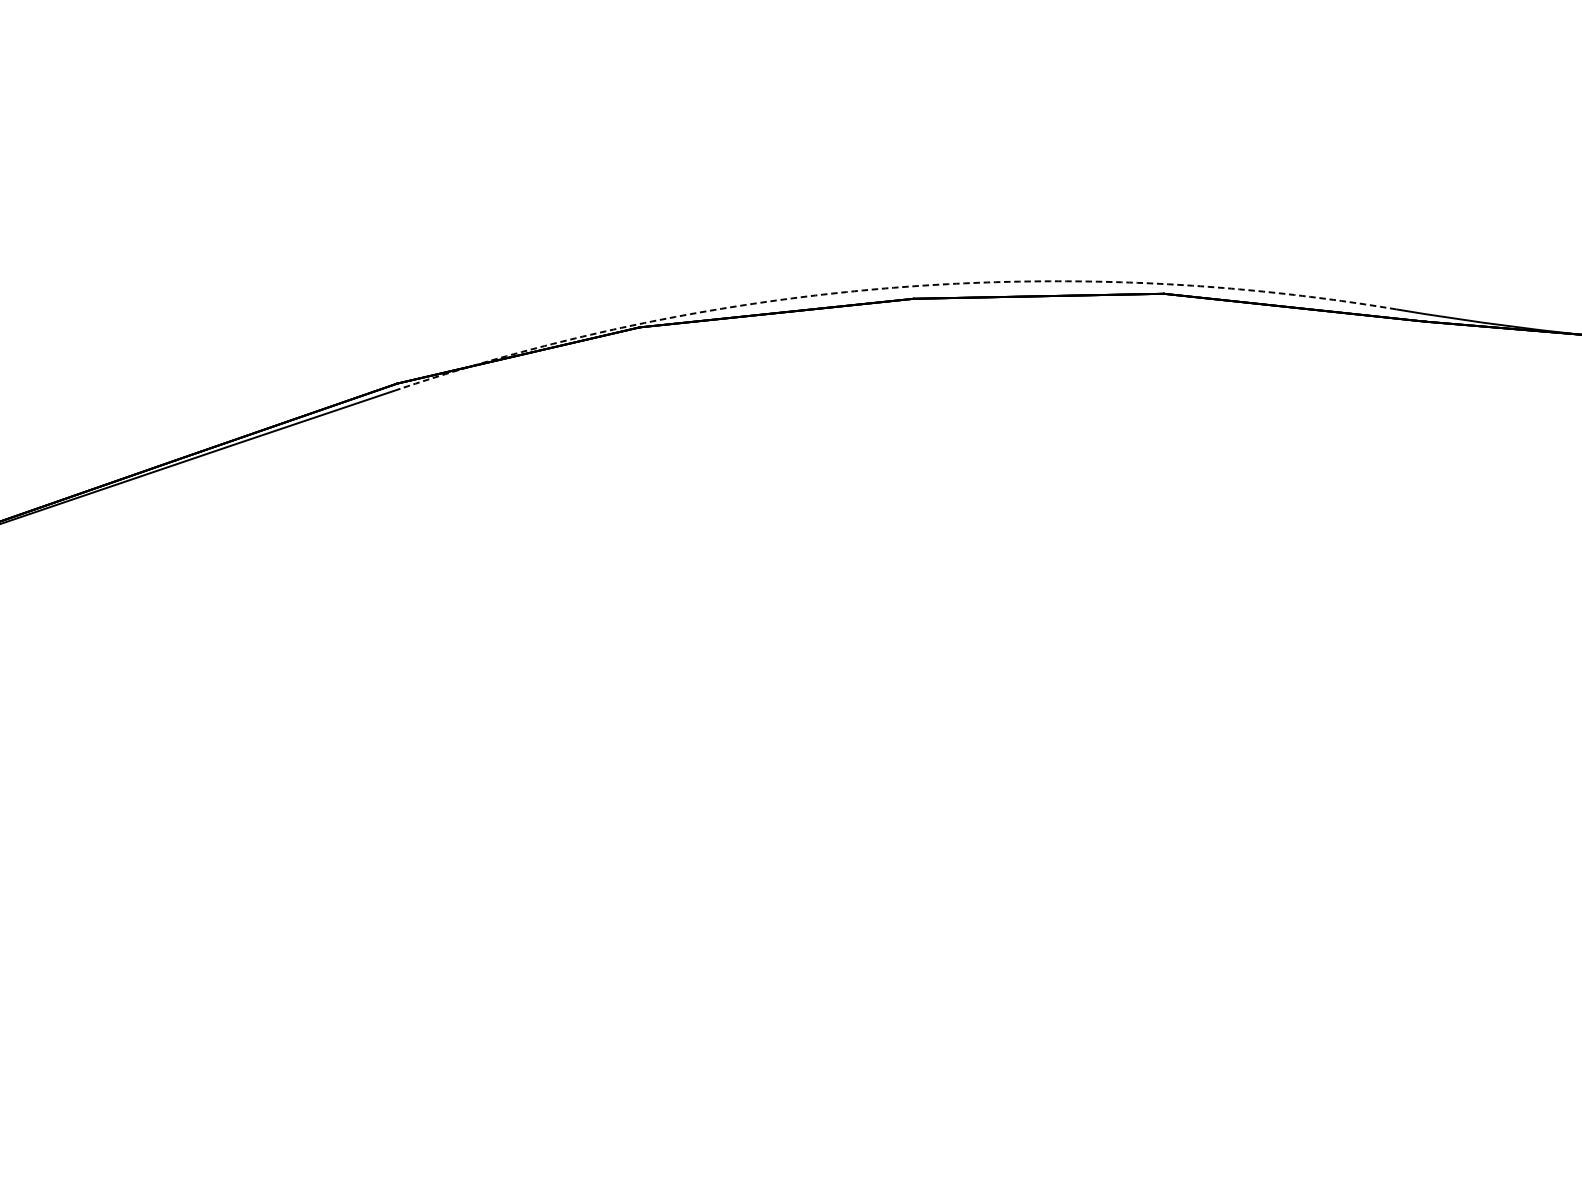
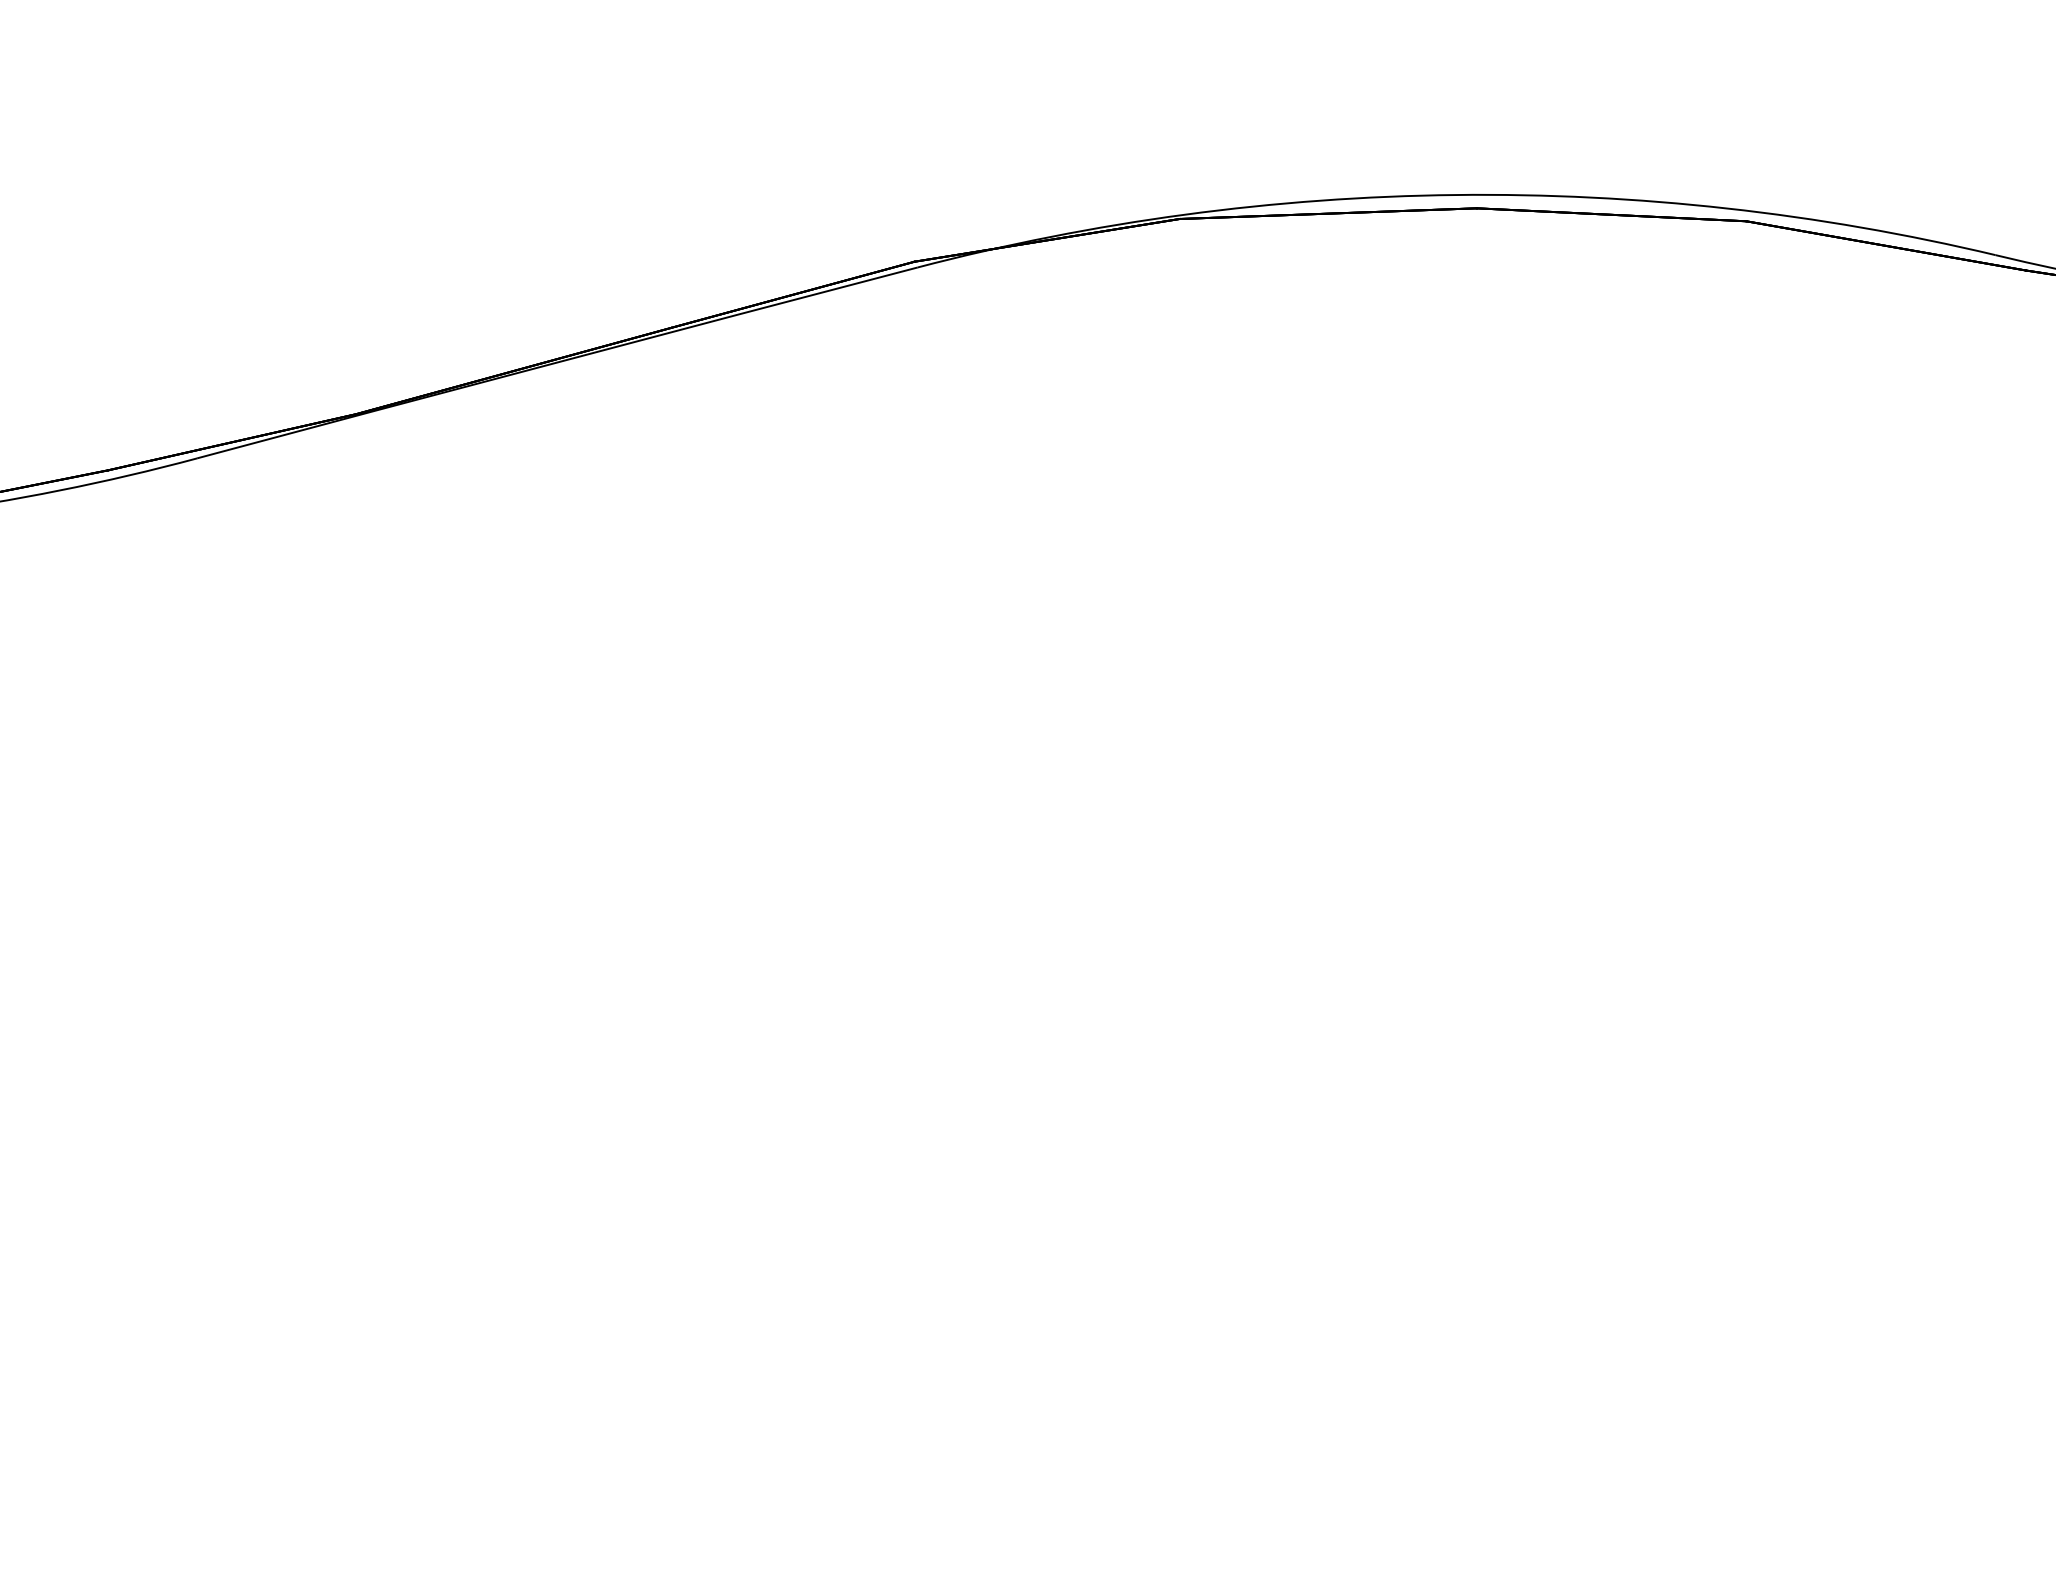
arc: (893, 288) -> (1455, 195), dashed -> solid

